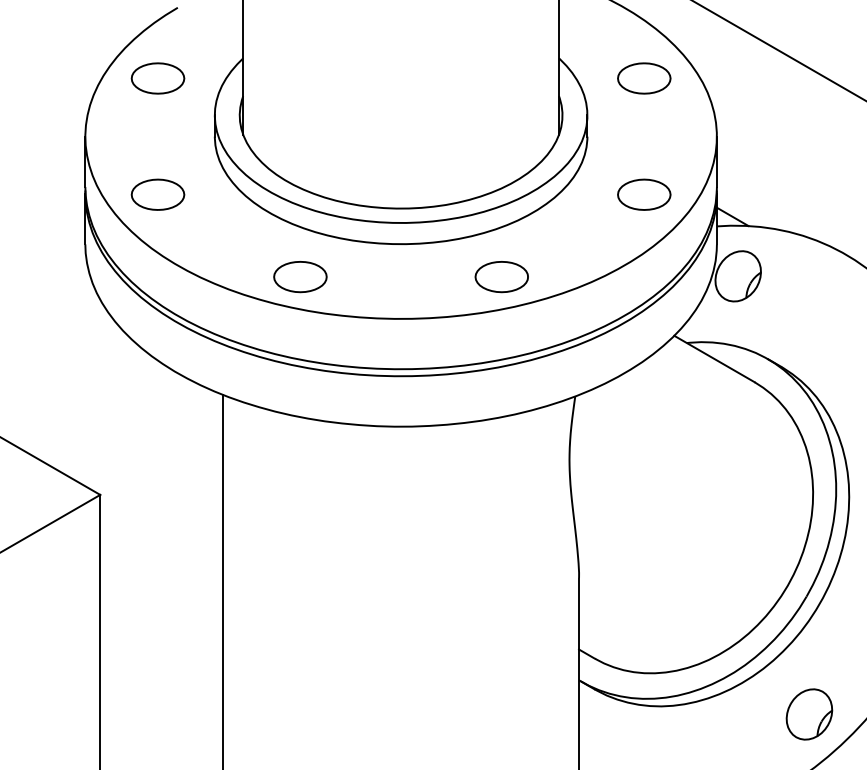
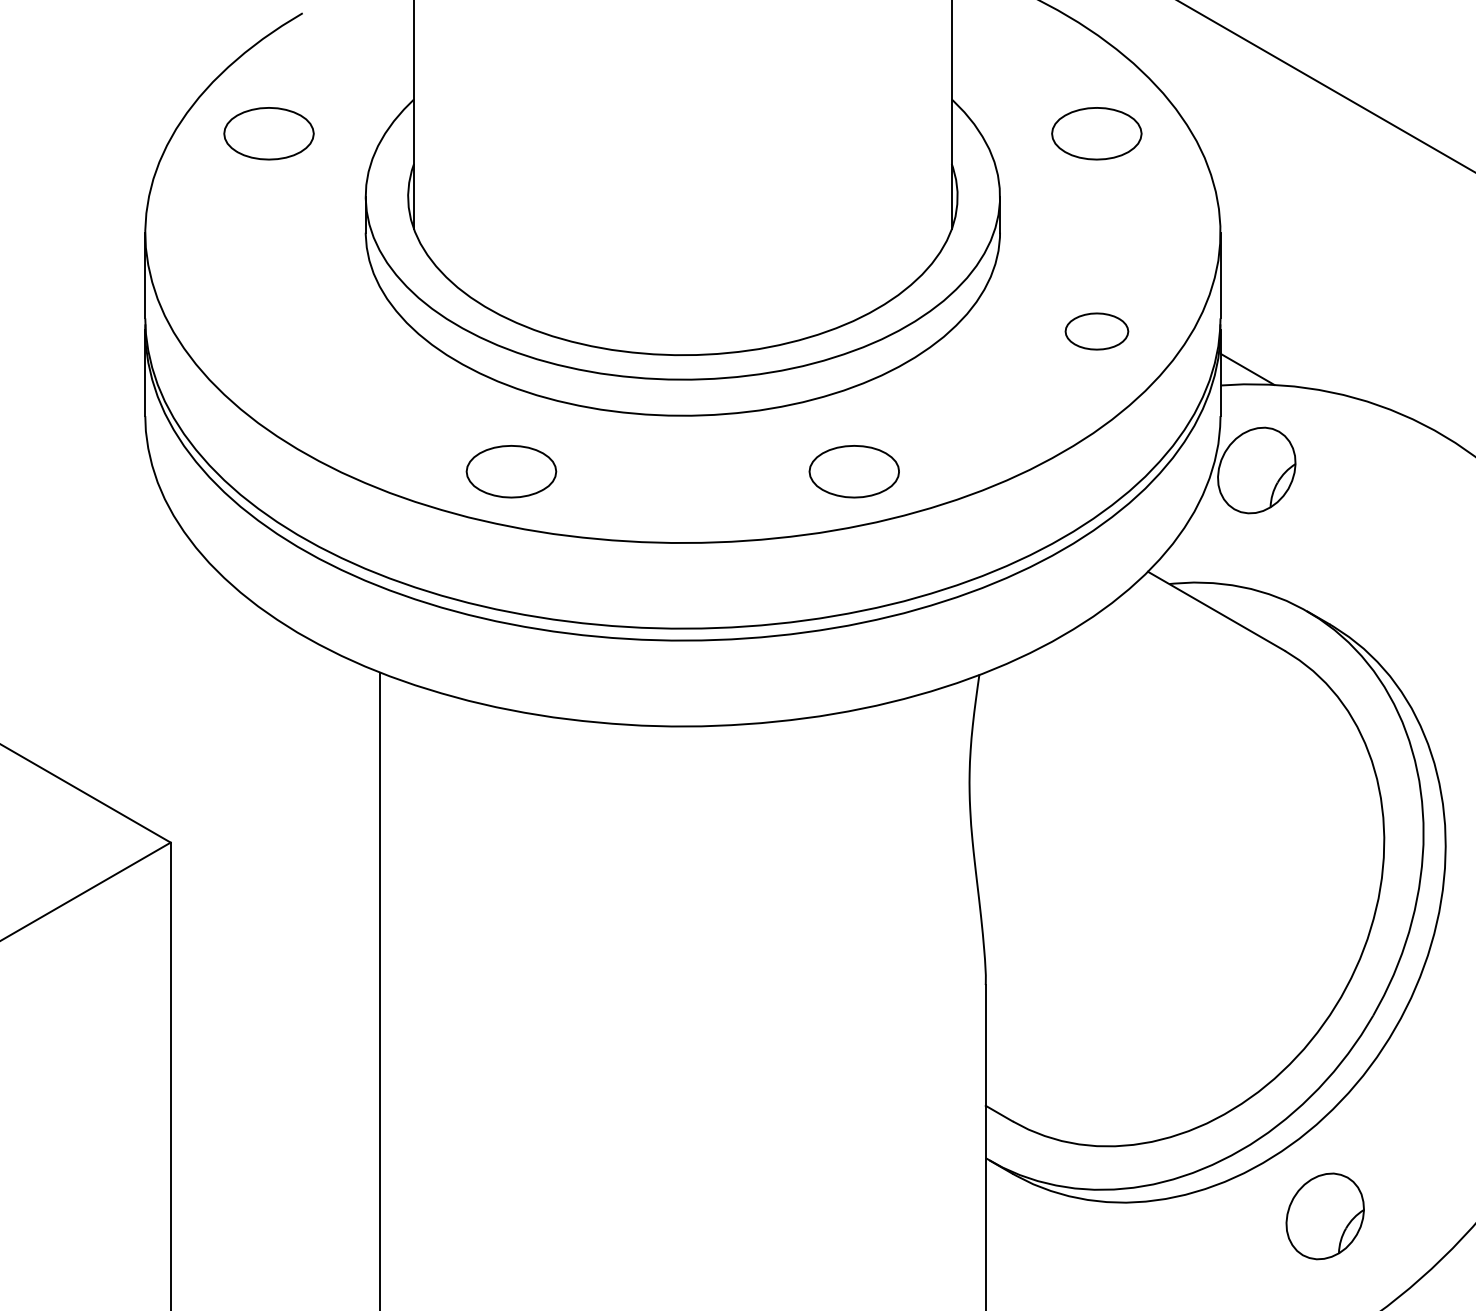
part: (157, 194) -> (268, 331), removed
part: (644, 194) -> (1097, 331), size x0.7
part: (809, 714) -> (1325, 1216), moved

